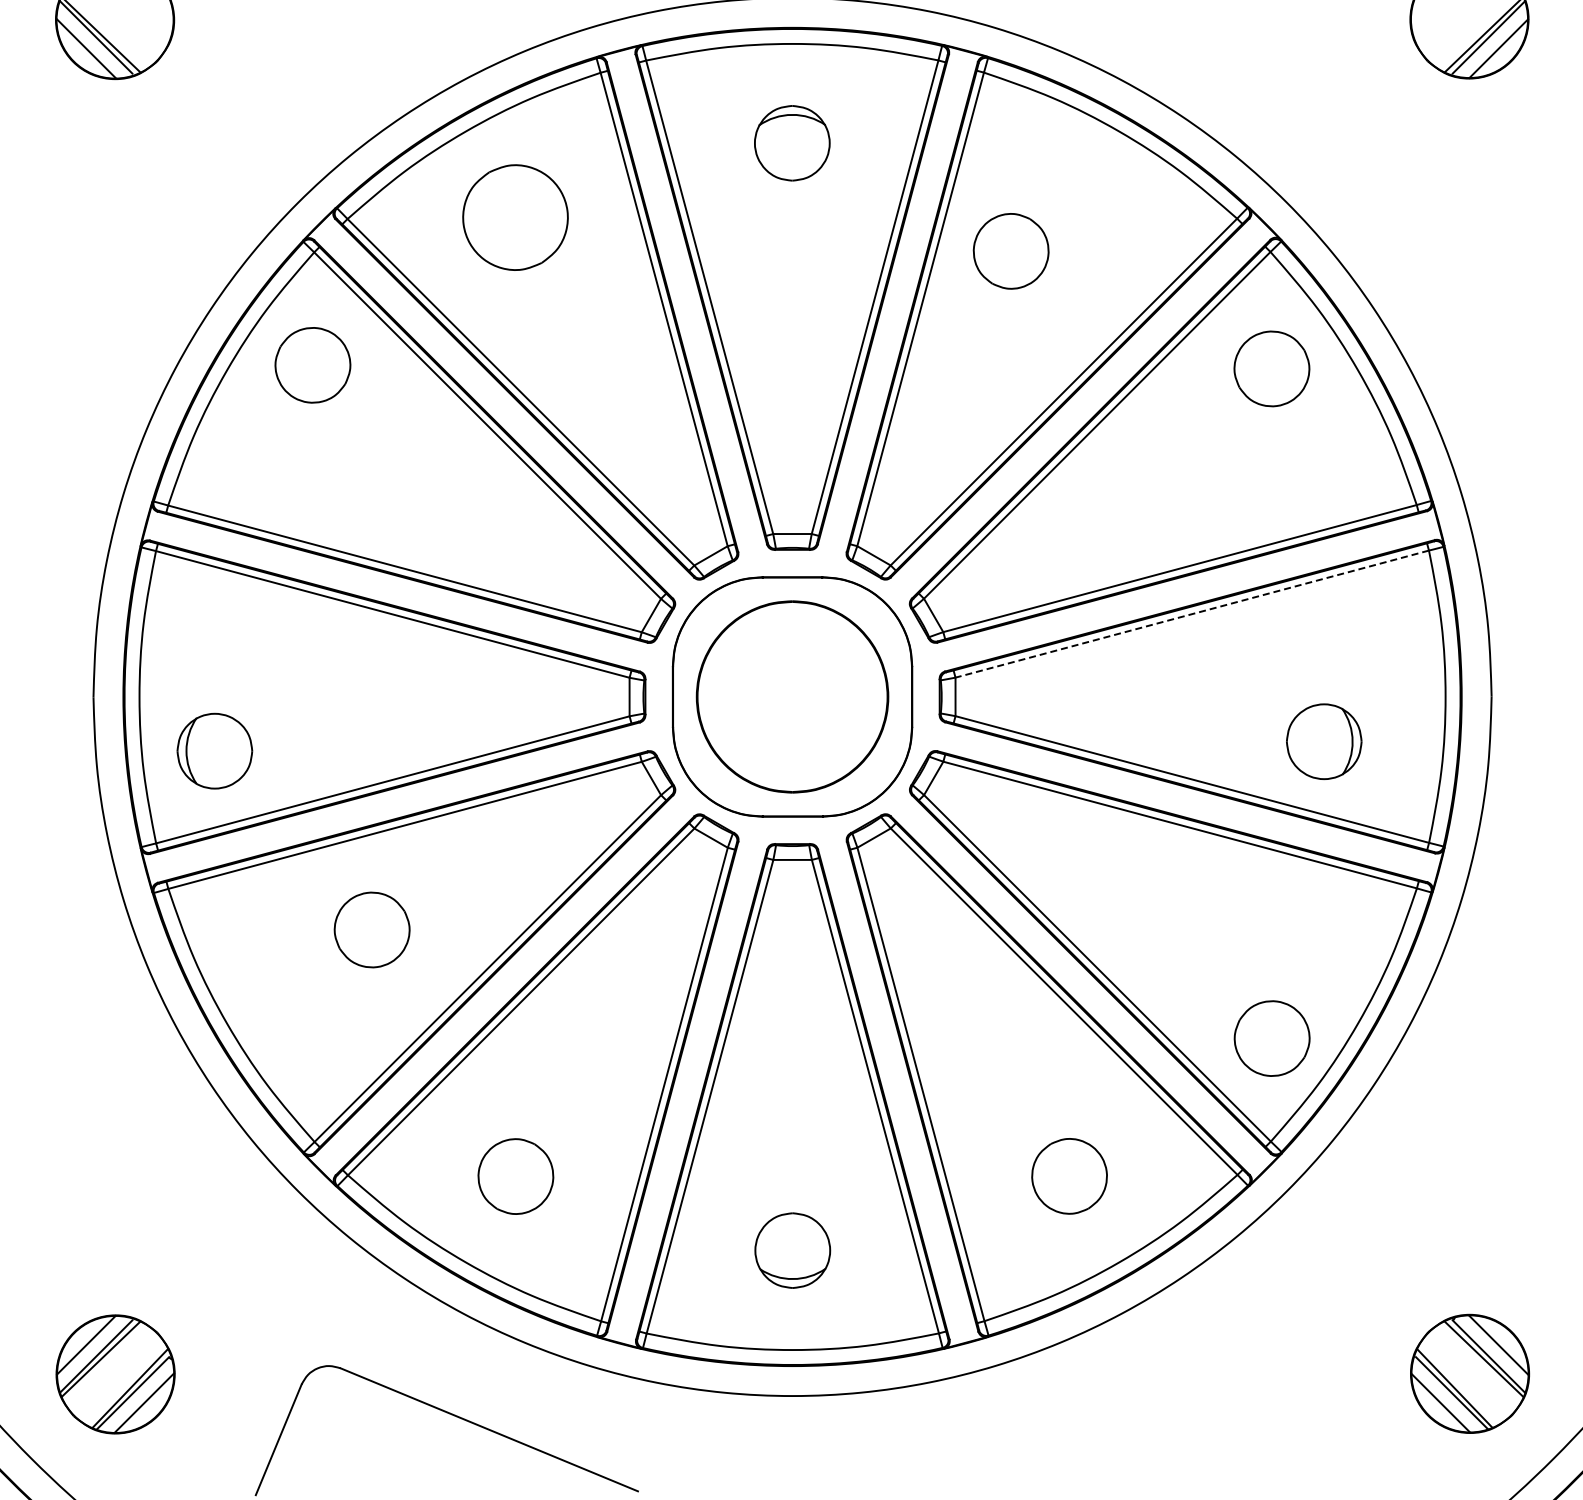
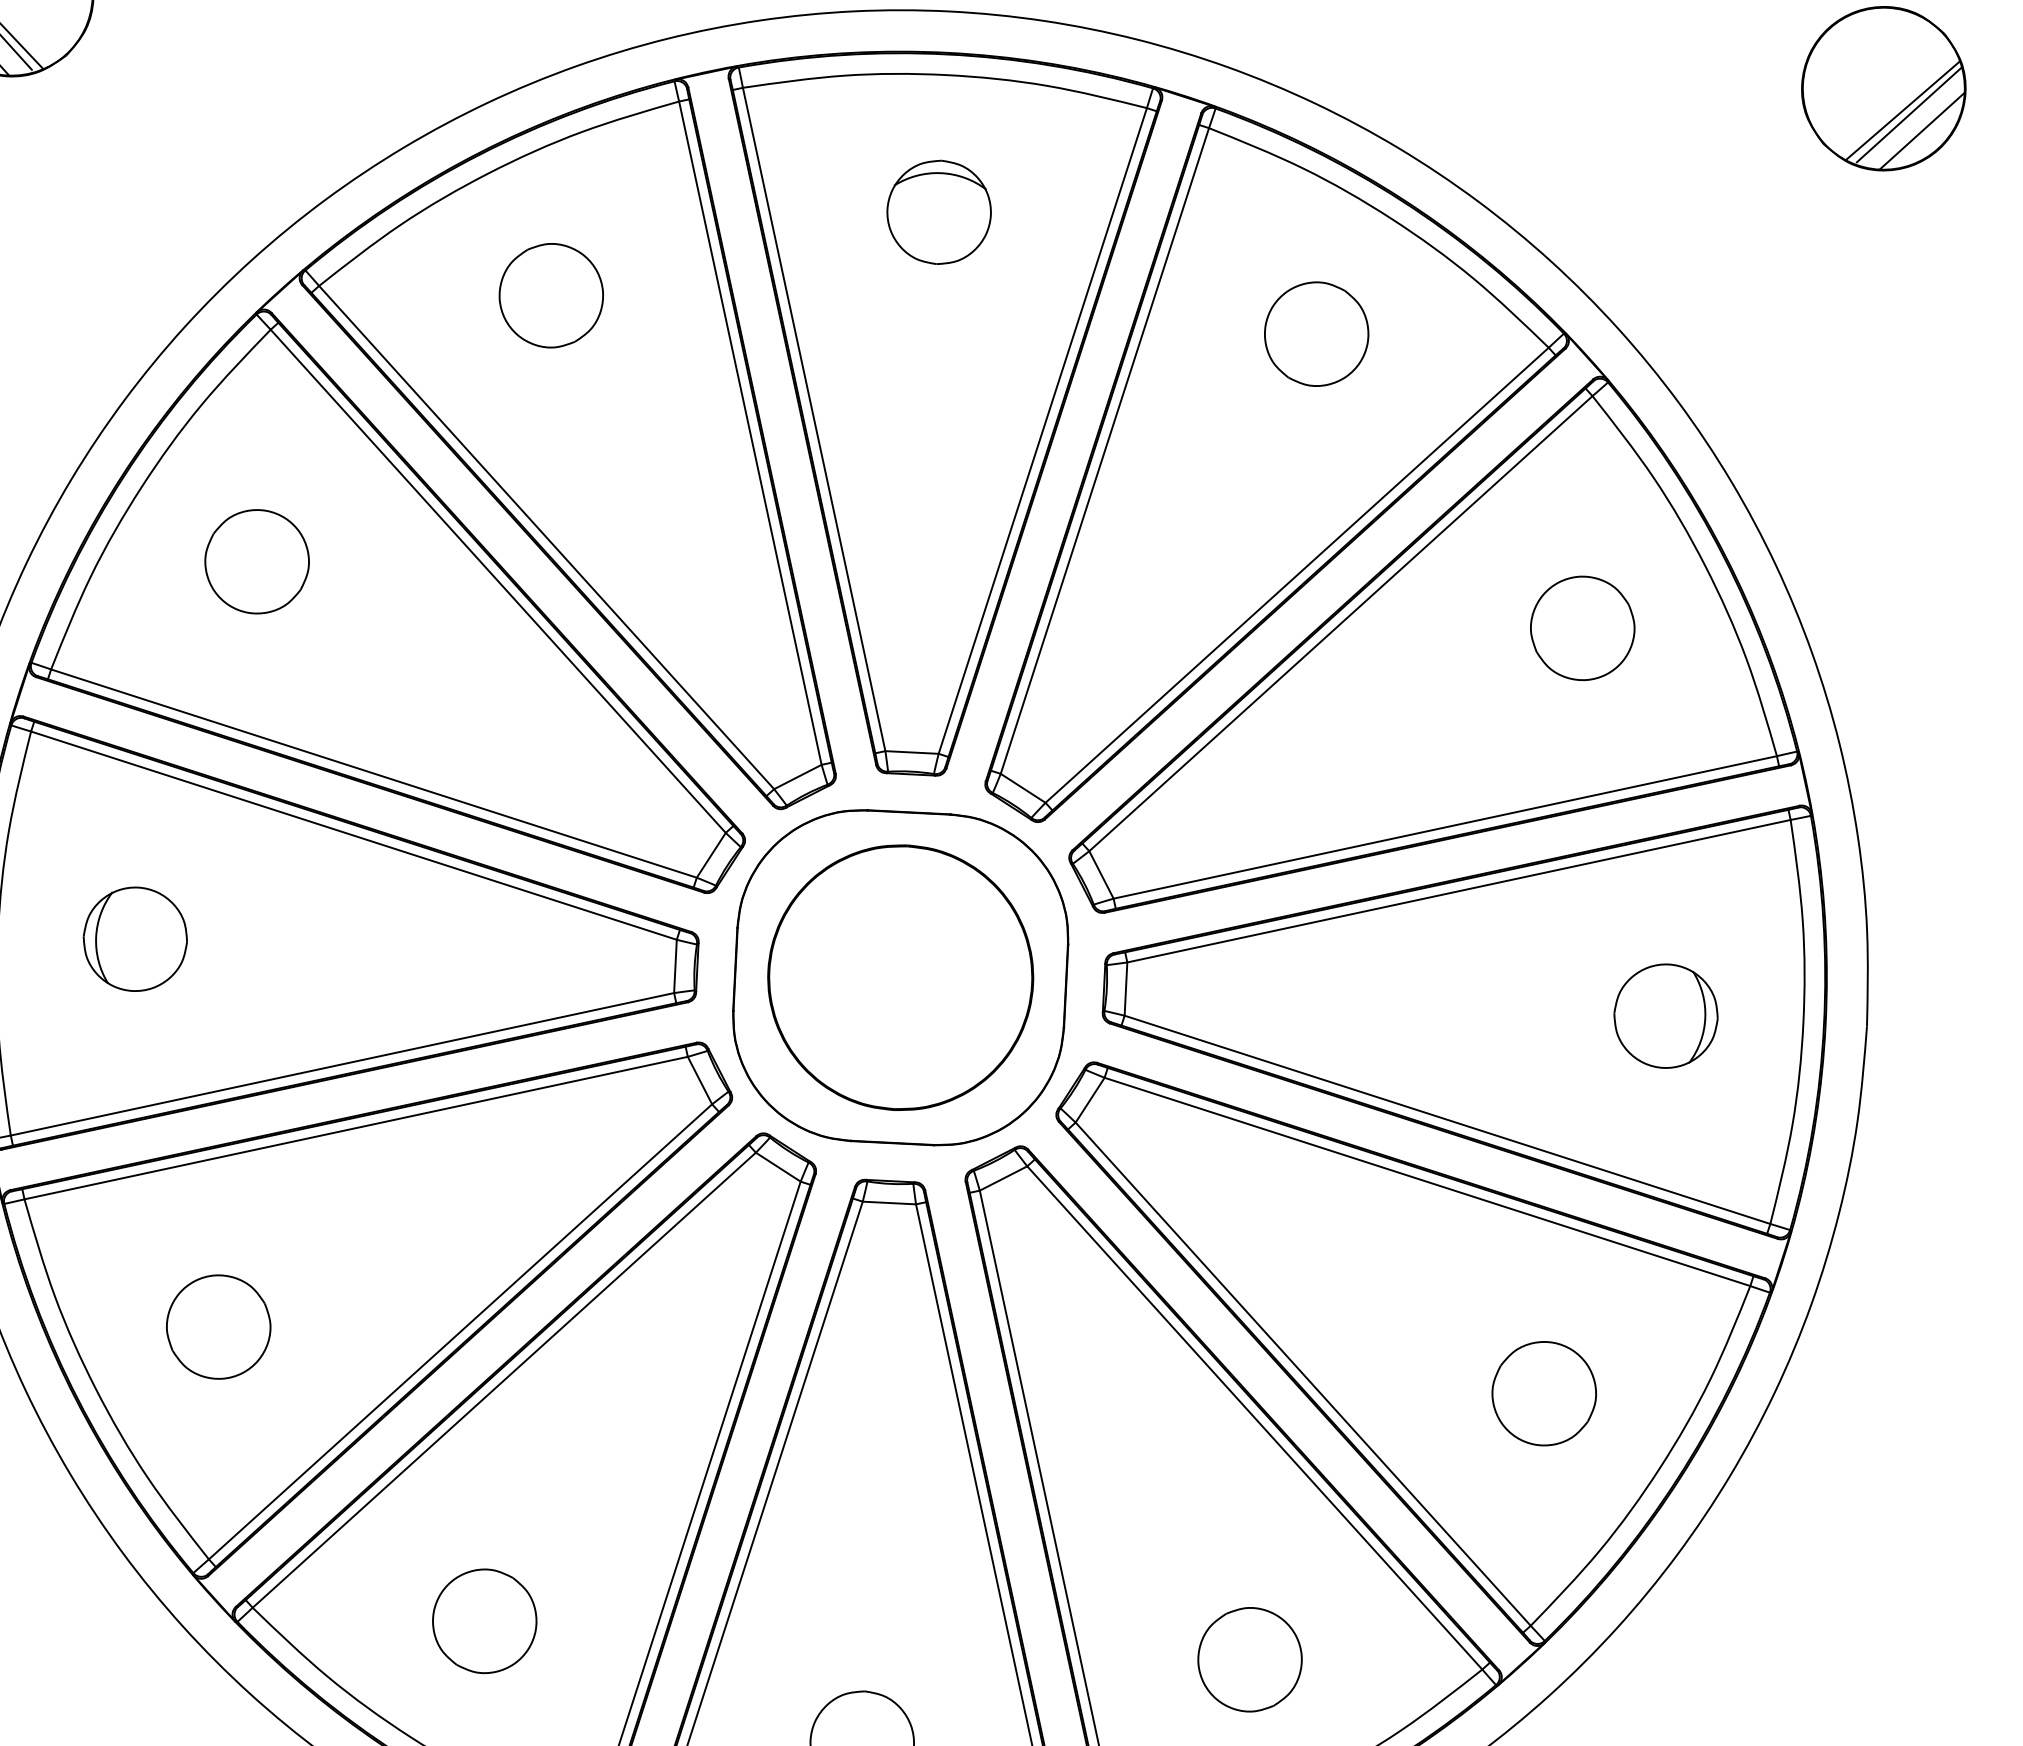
part: (515, 217) -> (551, 295), size x0.71
part: (1010, 251) -> (1315, 334), moved
part: (312, 365) -> (256, 561), moved
part: (1271, 368) -> (1582, 627), moved
line: (1191, 614) -> (1457, 891), dashed -> solid
part: (1324, 741) -> (1666, 1015), moved
part: (214, 750) -> (134, 938), moved
part: (371, 929) -> (217, 1326), moved
part: (1271, 1038) -> (1543, 1393), moved

